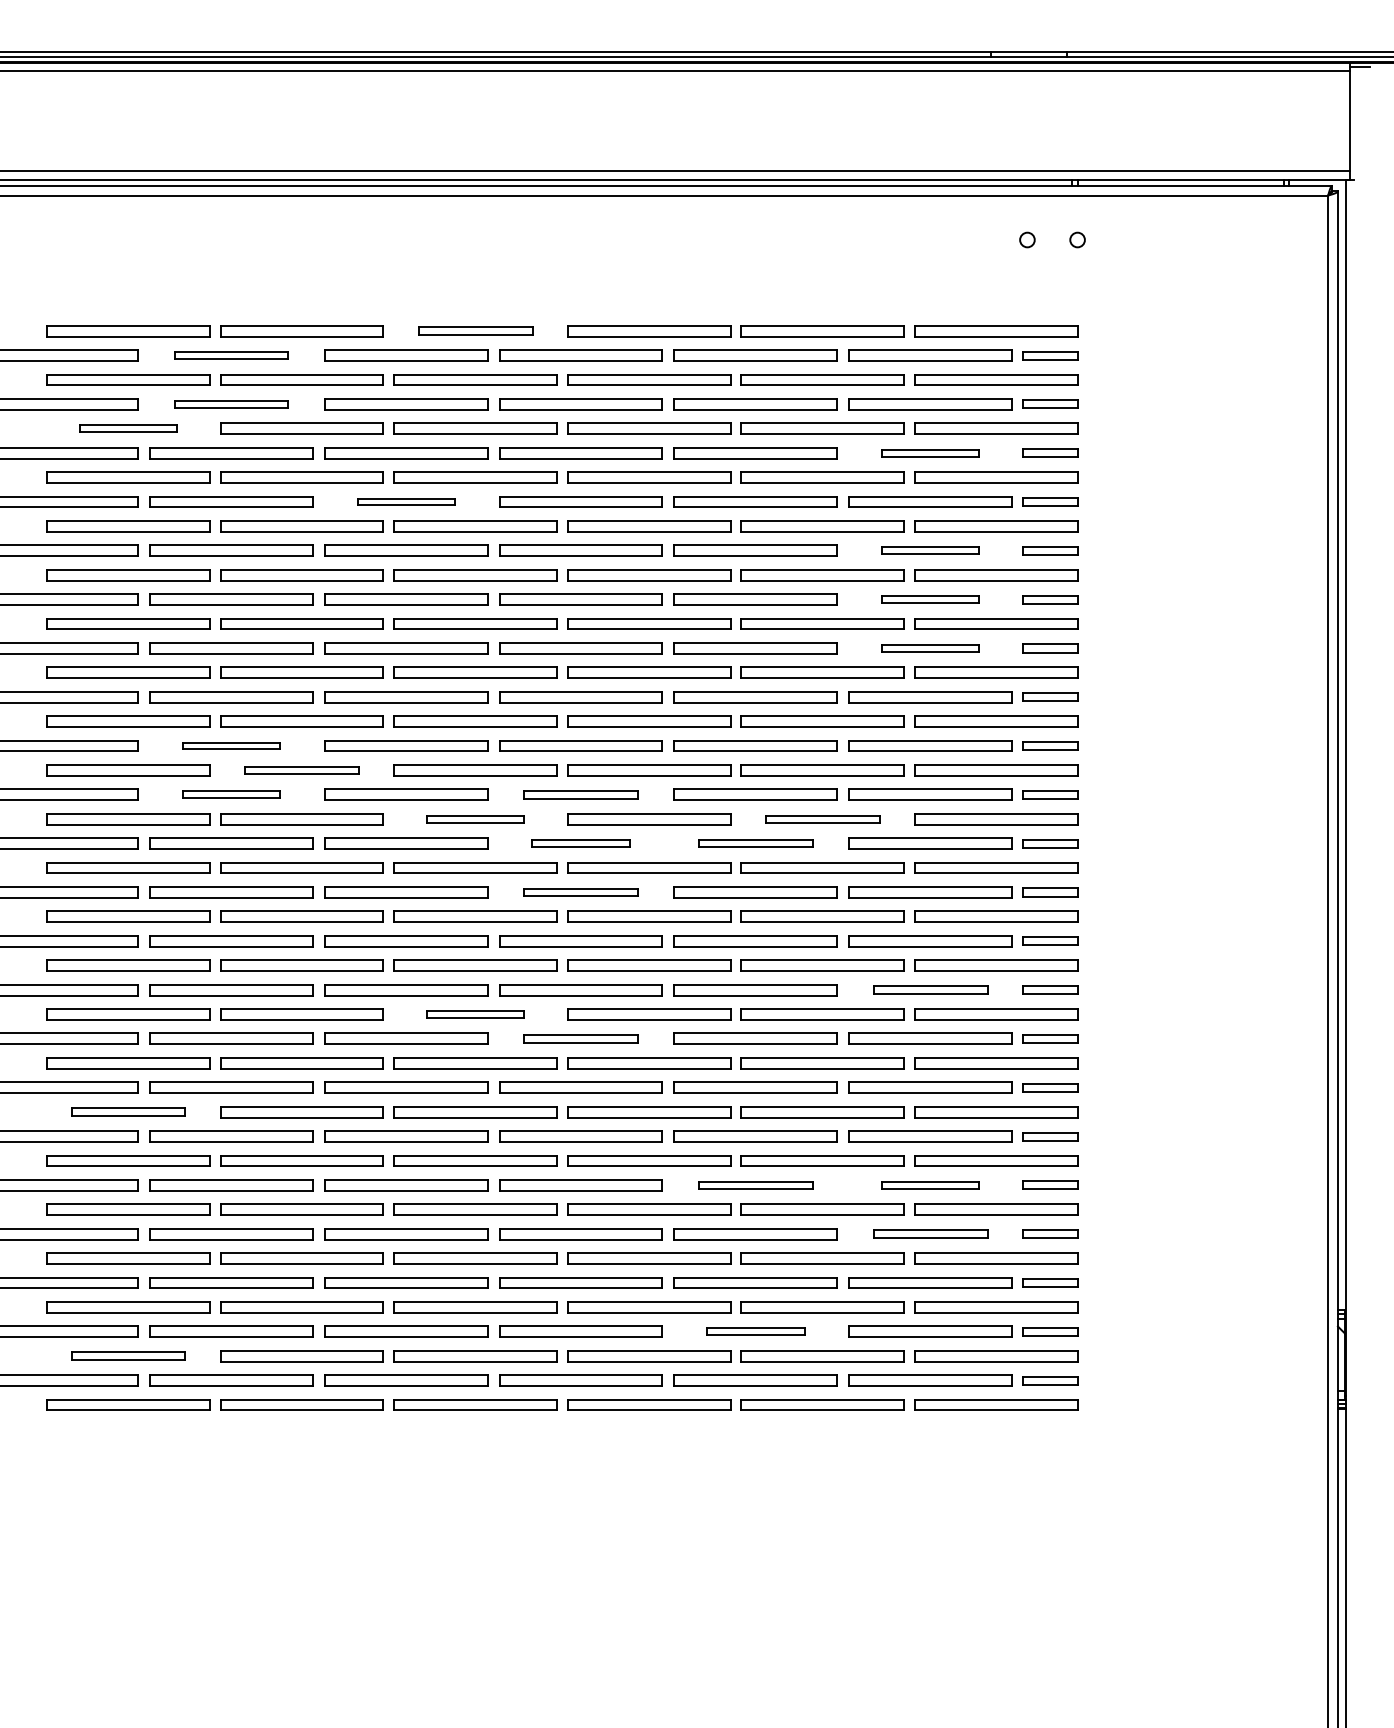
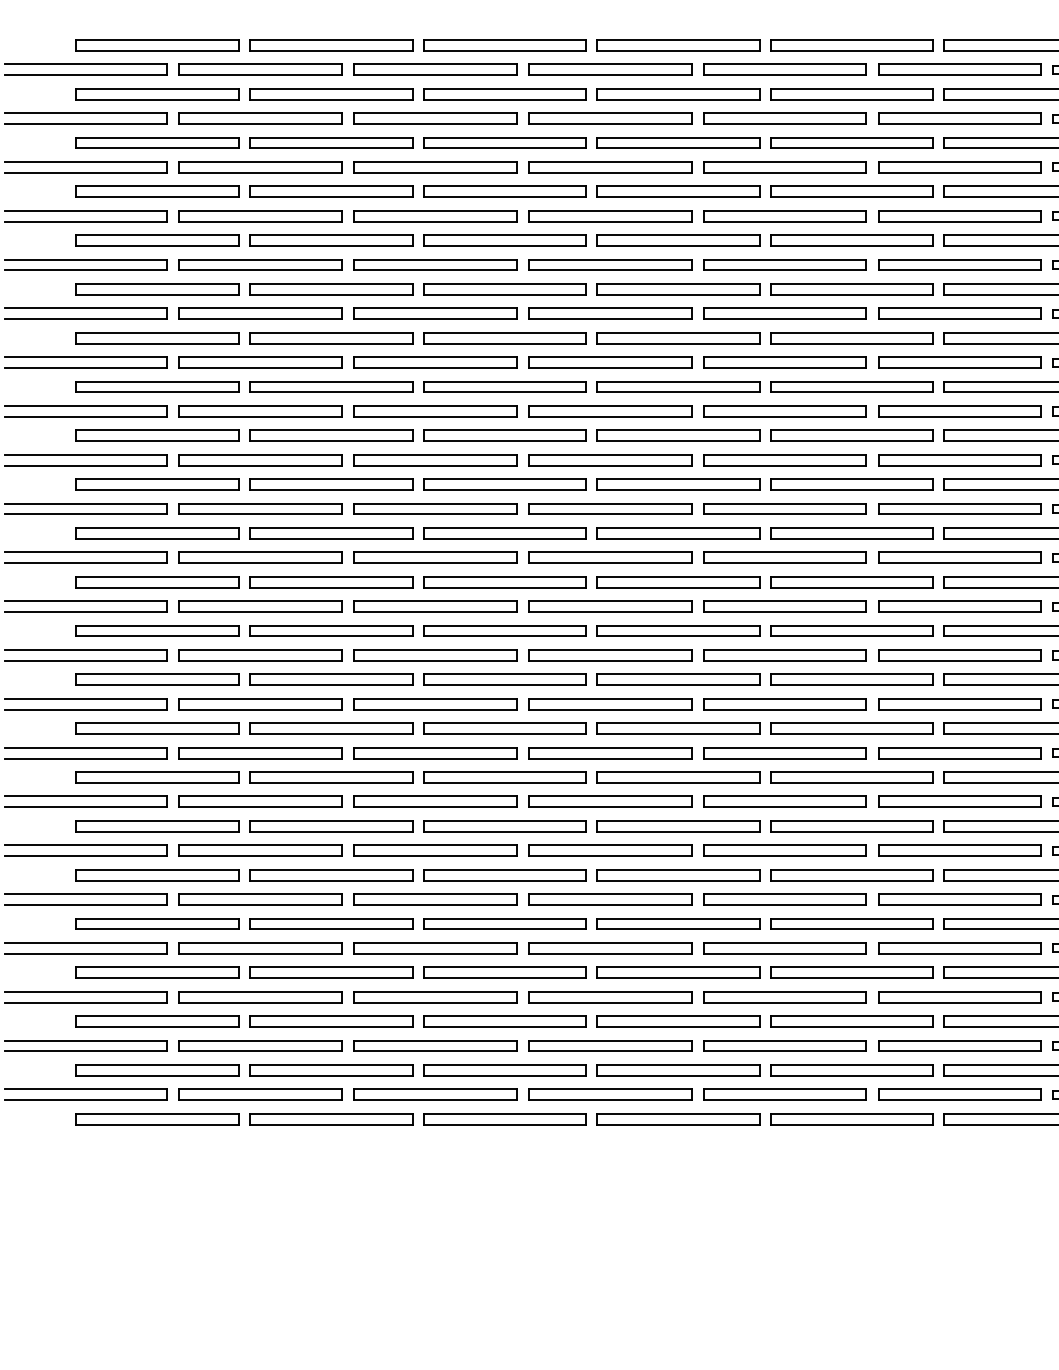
part: (475, 331) -> (504, 45), size x1.43
part: (231, 355) -> (260, 69), size x1.43
part: (231, 404) -> (260, 118), size x1.43
part: (128, 428) -> (157, 142), size x1.67
part: (930, 453) -> (959, 167), size x1.67
part: (406, 501) -> (435, 215), size x1.67
part: (930, 550) -> (959, 264), size x1.67
part: (930, 599) -> (959, 313), size x1.67
part: (930, 648) -> (959, 362), size x1.67
part: (231, 745) -> (260, 459), size x1.67
part: (301, 770) -> (330, 484), size x1.43
part: (231, 794) -> (260, 508), size x1.67
part: (580, 794) -> (609, 508), size x1.43
part: (475, 819) -> (504, 533), size x1.67
part: (822, 819) -> (851, 533), size x1.43
part: (580, 843) -> (609, 557), size x1.67
part: (755, 843) -> (784, 557), size x1.43
part: (580, 892) -> (609, 606), size x1.43
part: (930, 990) -> (959, 704), size x1.43
part: (475, 1014) -> (504, 728), size x1.67
part: (580, 1038) -> (609, 752), size x1.43
part: (128, 1112) -> (157, 826), size x1.43
part: (755, 1185) -> (784, 899), size x1.43
part: (930, 1185) -> (959, 899), size x1.67
part: (930, 1234) -> (959, 948), size x1.43
part: (755, 1331) -> (784, 1045), size x1.67
part: (128, 1356) -> (157, 1070), size x1.43

